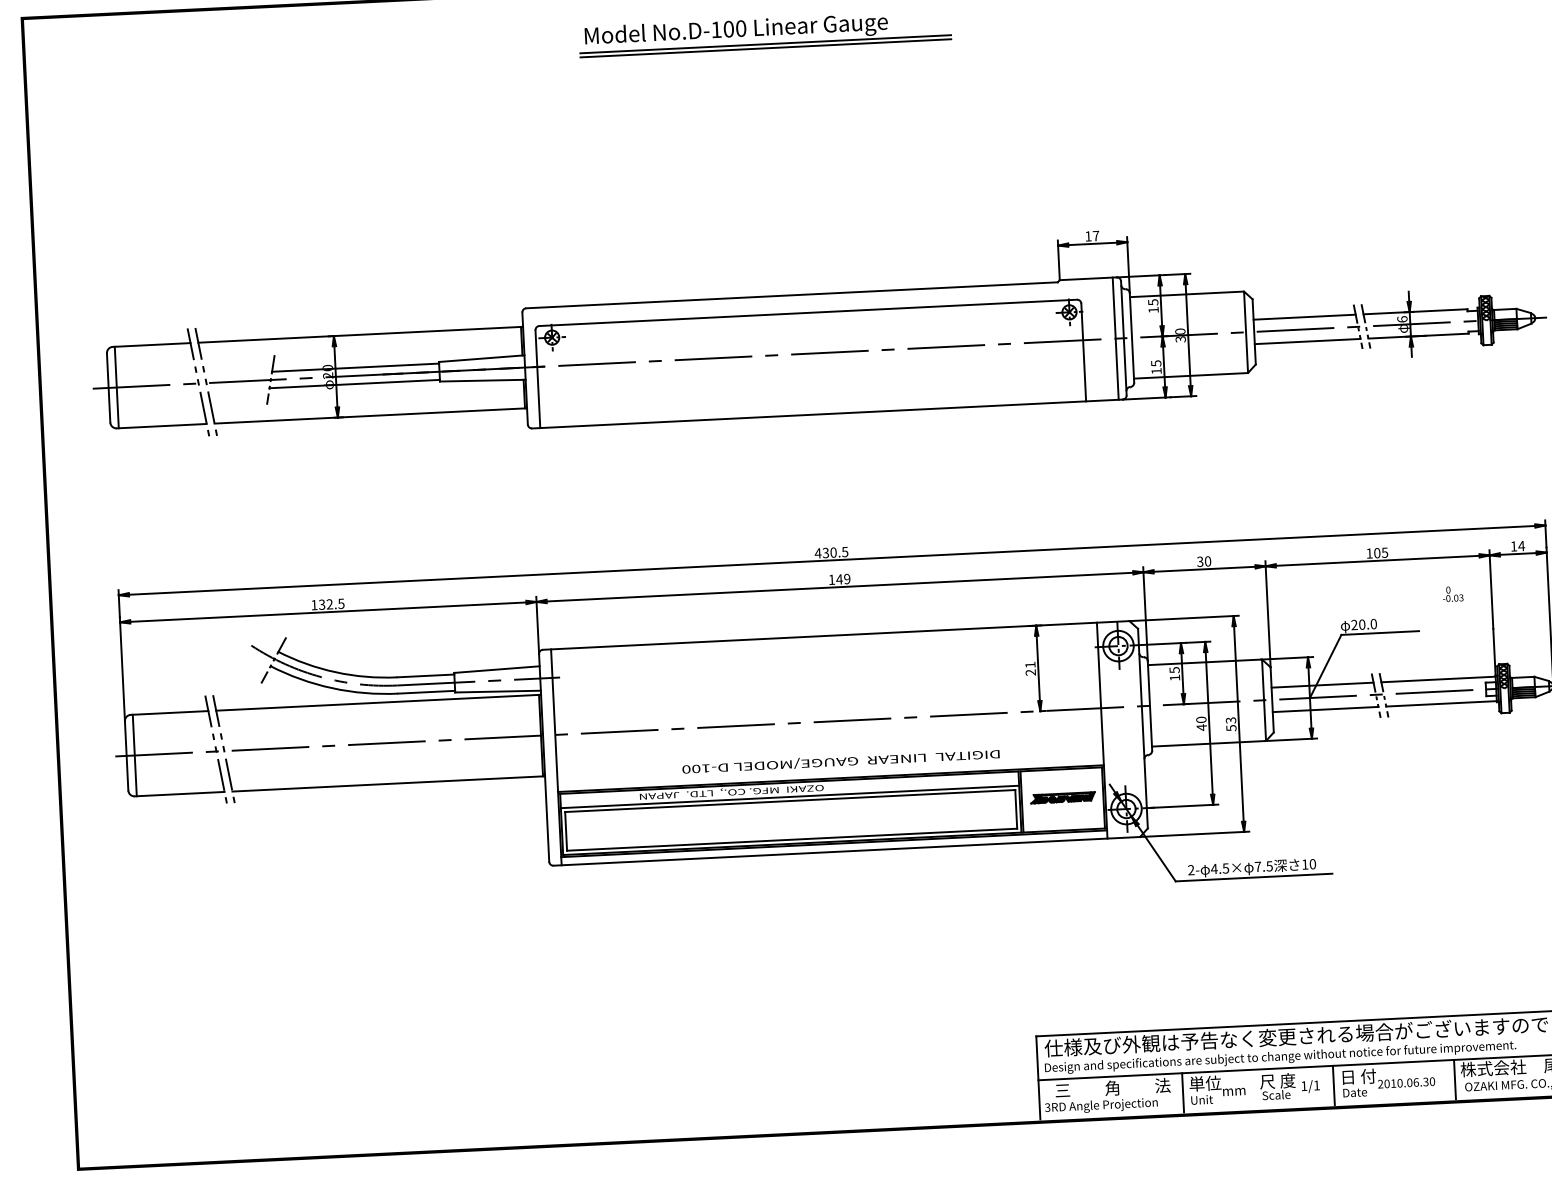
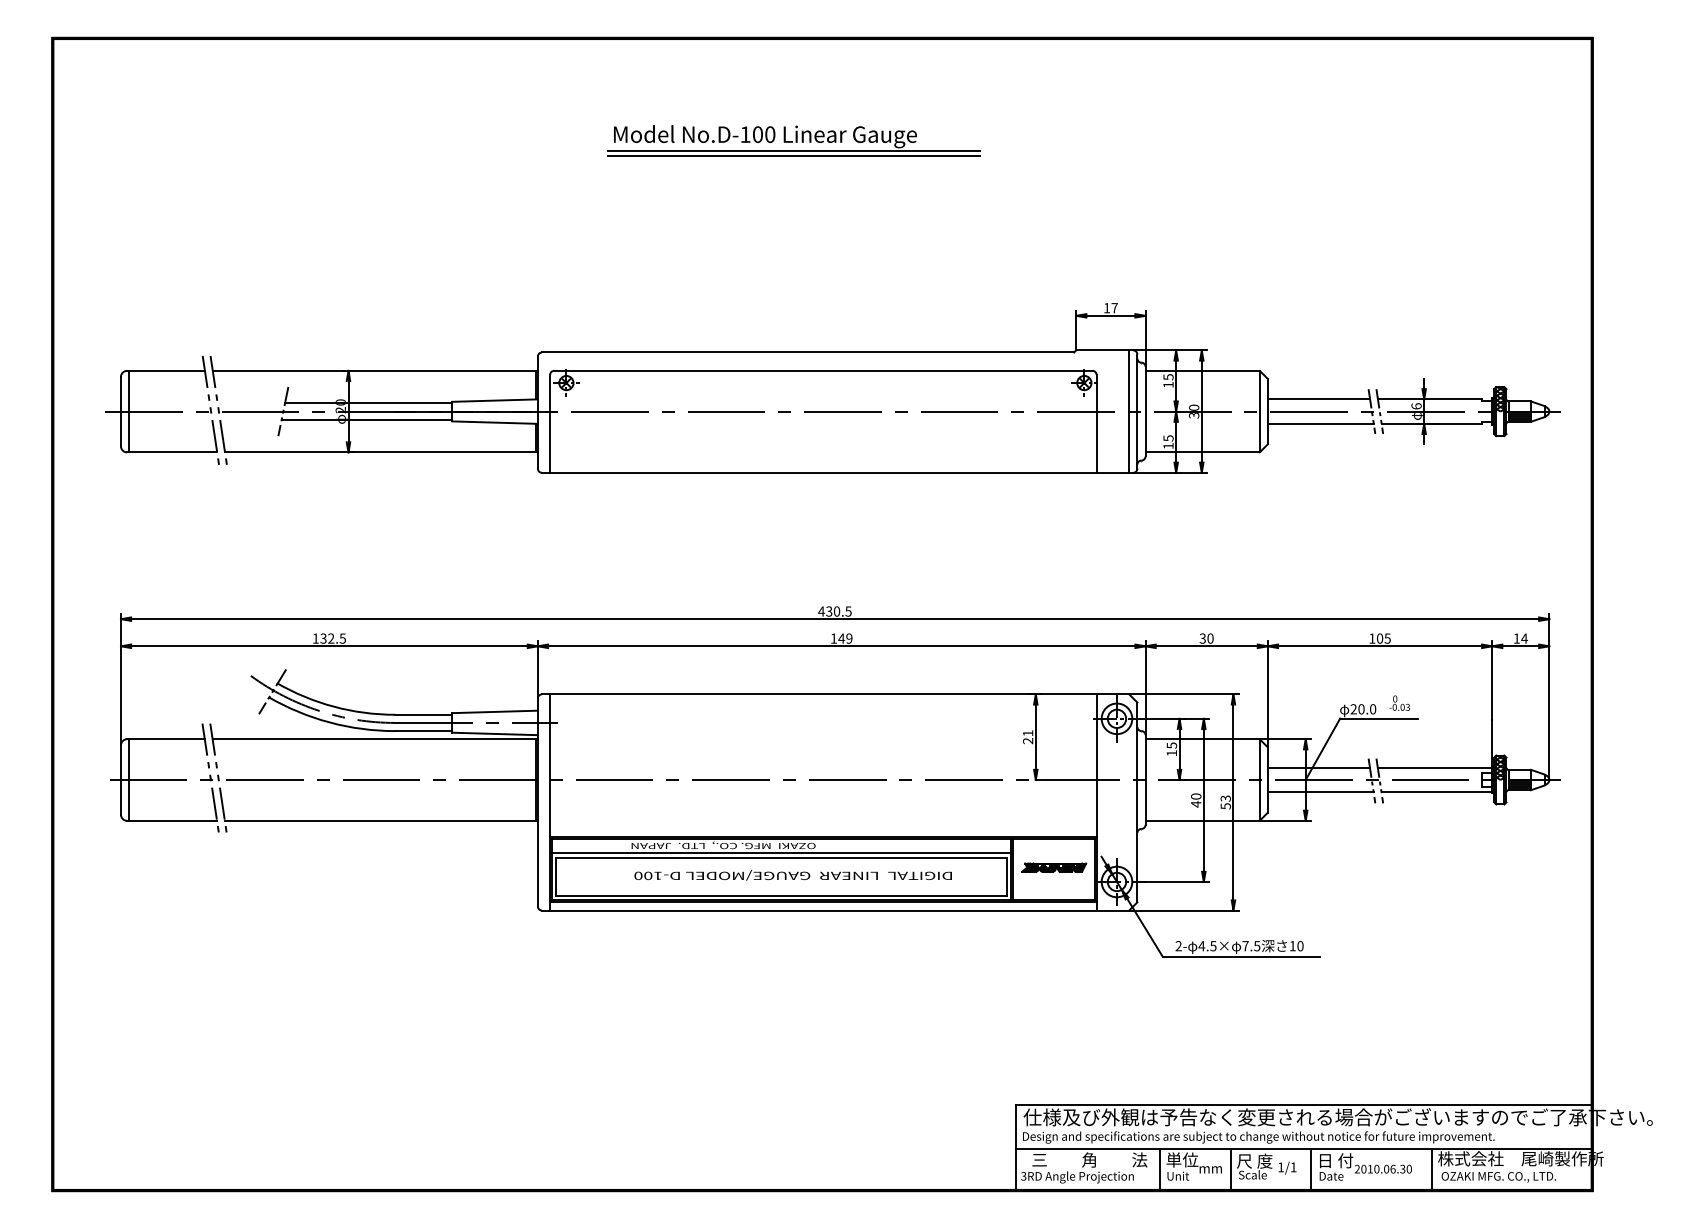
part: (764, 33) -> (793, 140), moved
text: (1452, 593) -> (1399, 702), moved
text: (840, 760) -> (792, 874), moved
line: (1254, 1088) -> (1231, 1167), added

